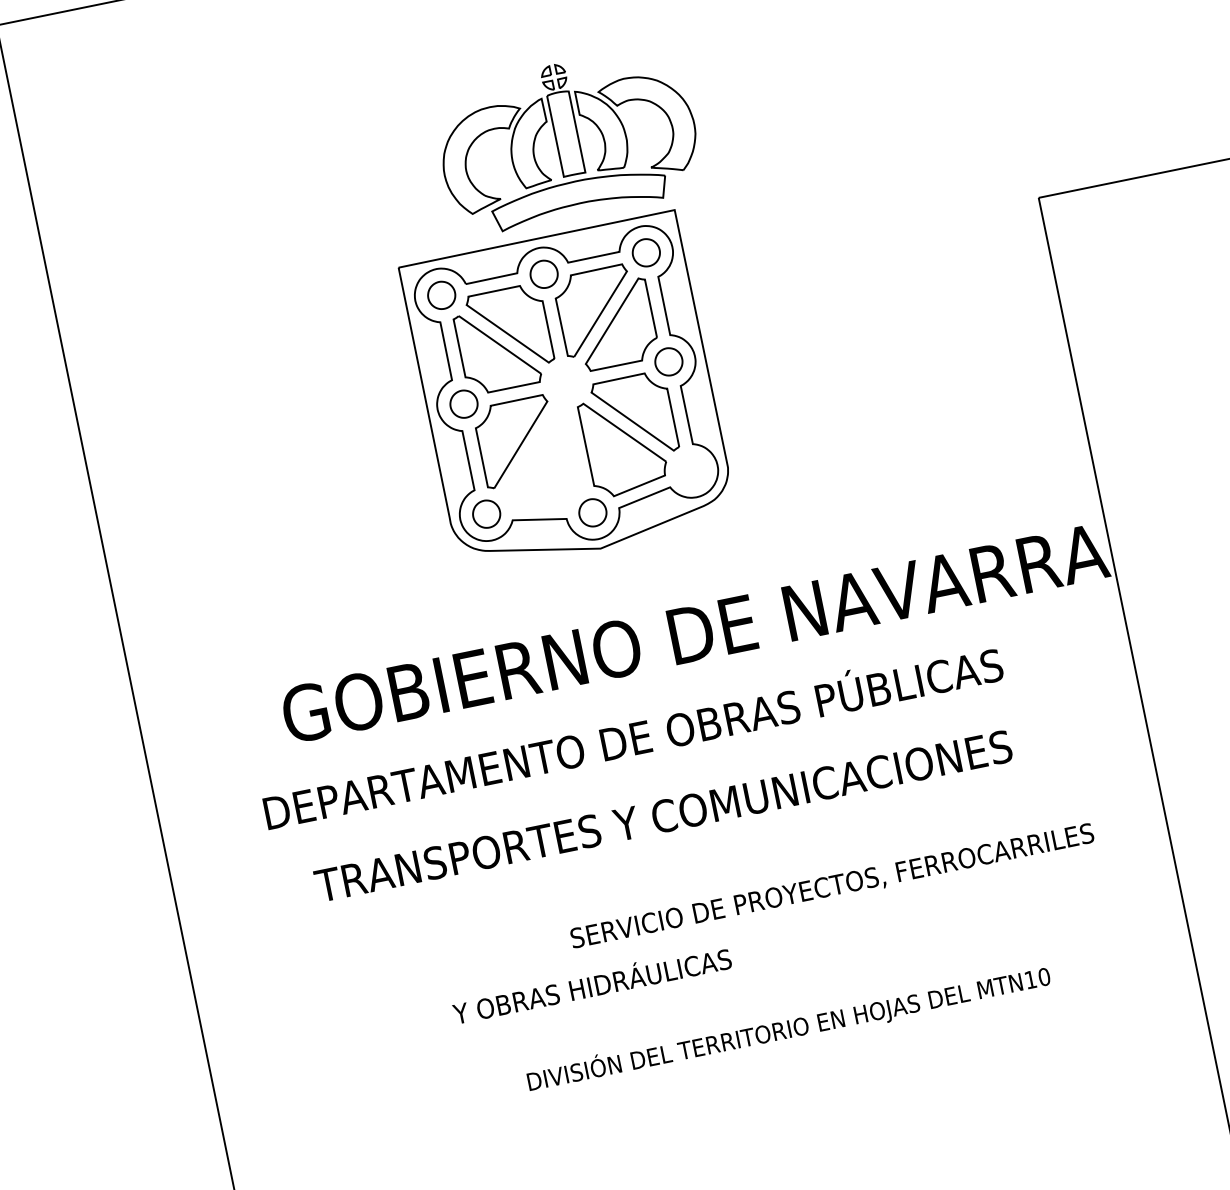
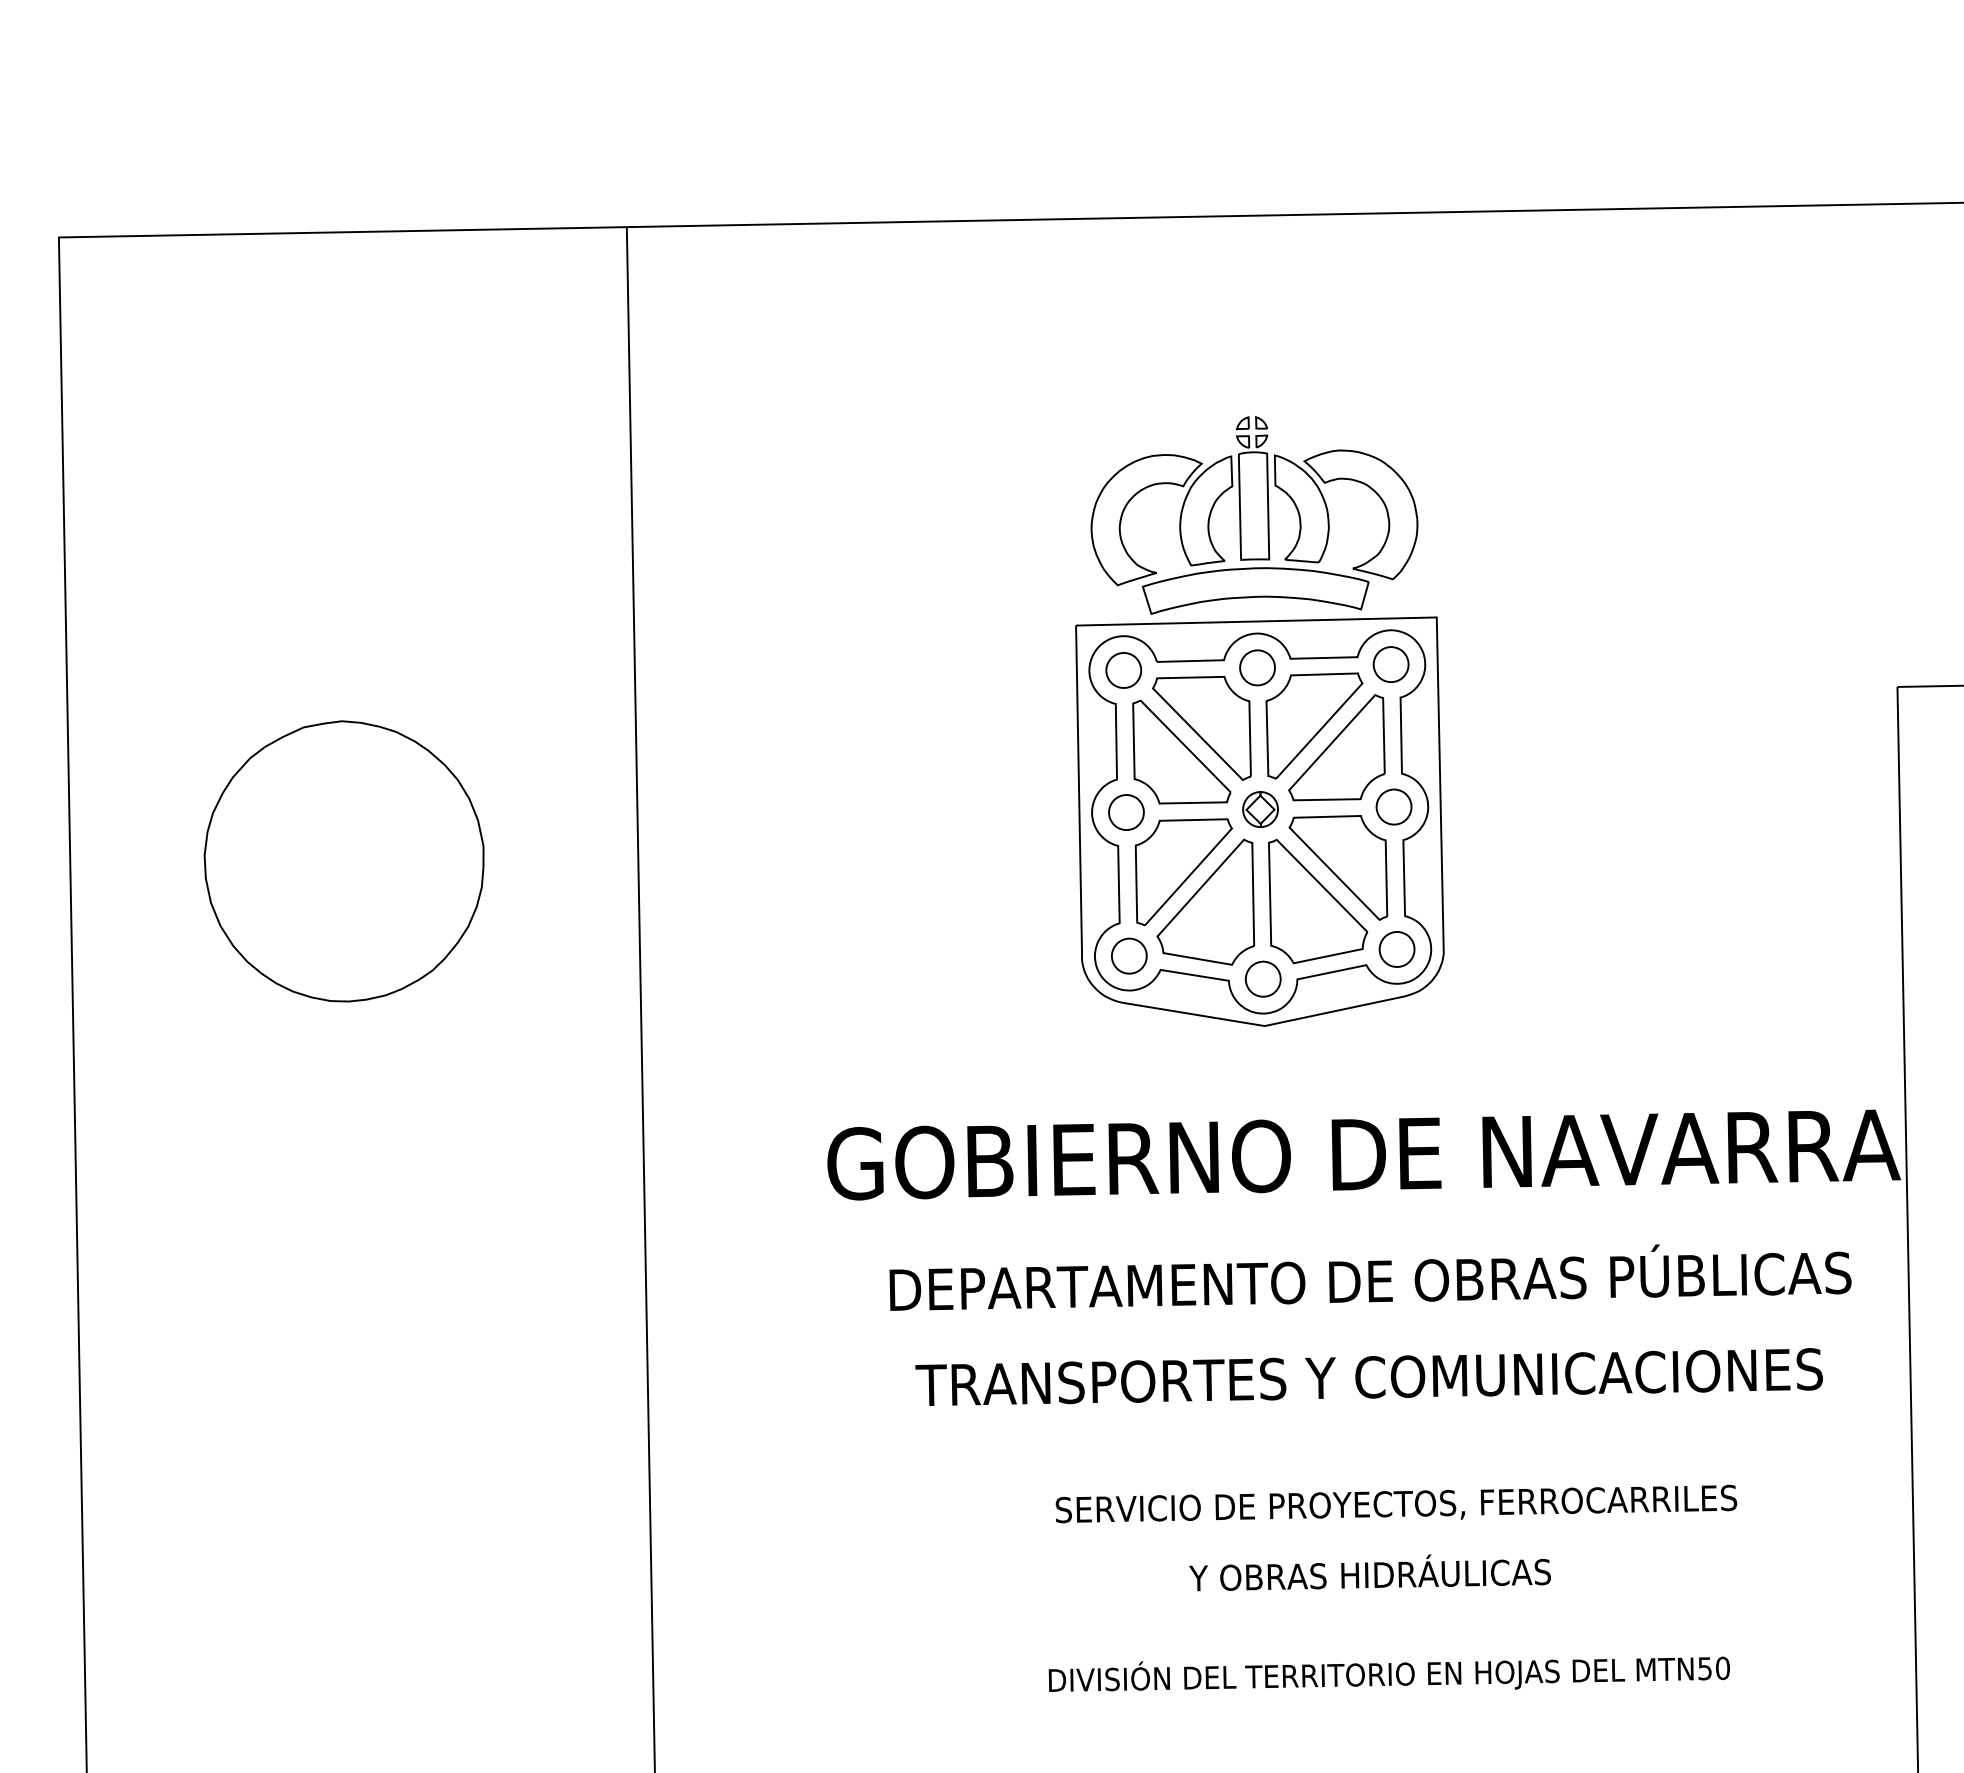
part: (567, 140) -> (1254, 515), moved
part: (566, 382) -> (1260, 809), added
part: (537, 461) -> (1205, 901), added
part: (691, 471) -> (1396, 949), added
text: (632, 736) -> (1370, 1277), moved
text: (662, 815) -> (1368, 1376), moved
text: (832, 885) -> (1396, 1503), moved
text: (1030, 979) -> (1704, 1668), MTN10 -> MTN50
text: (591, 984) -> (1369, 1572), moved

